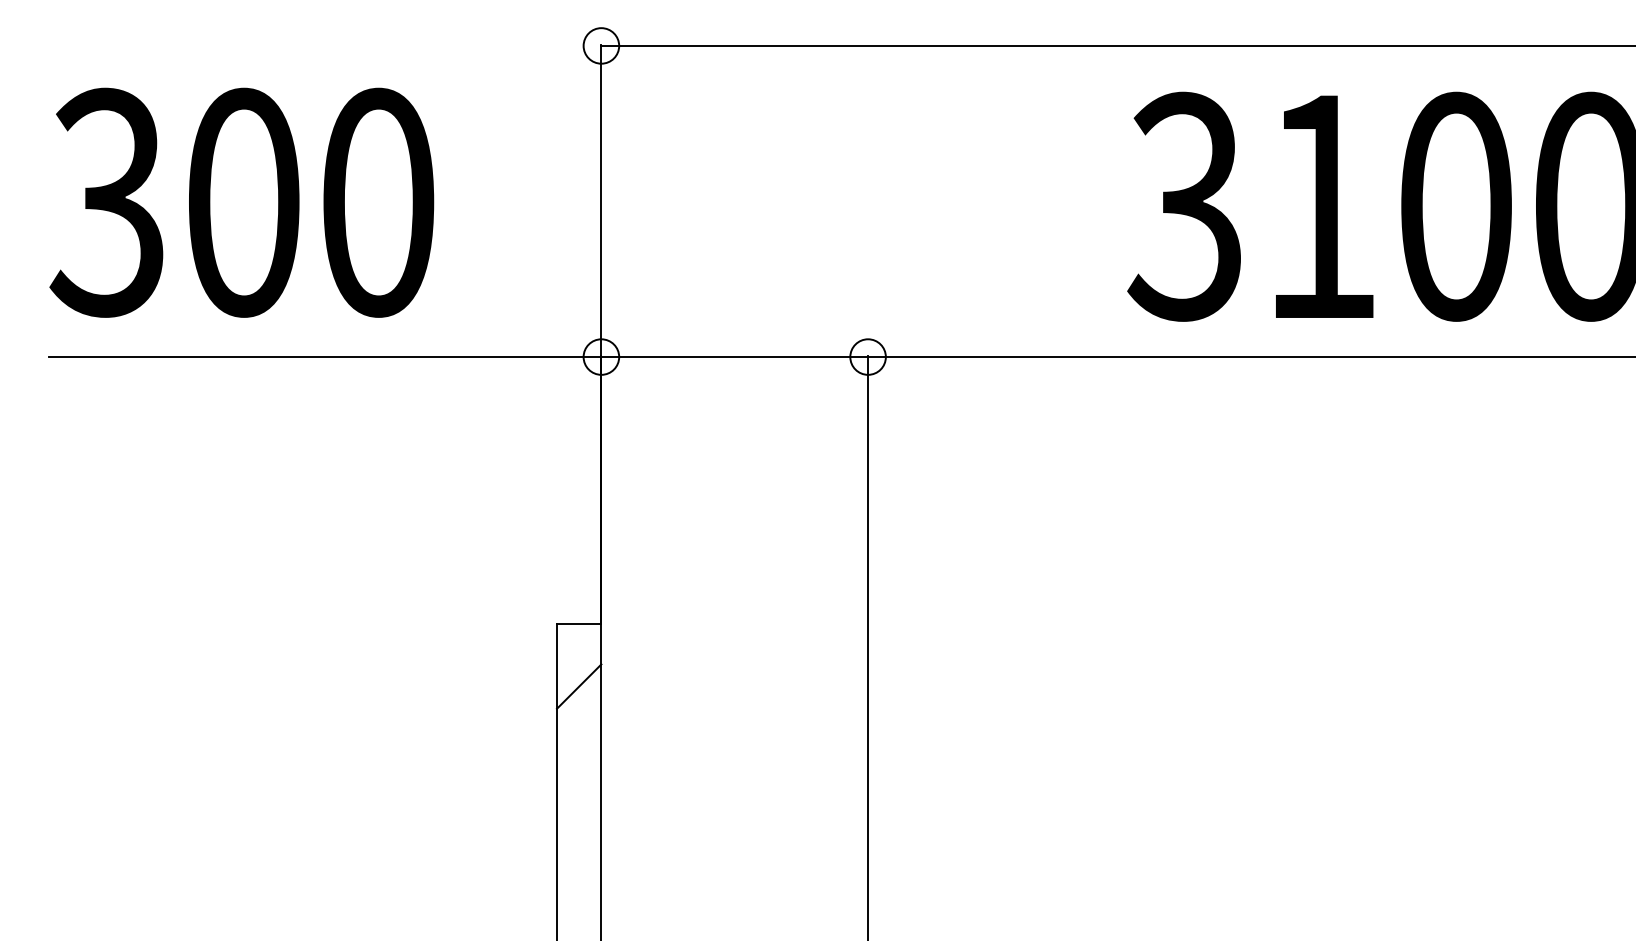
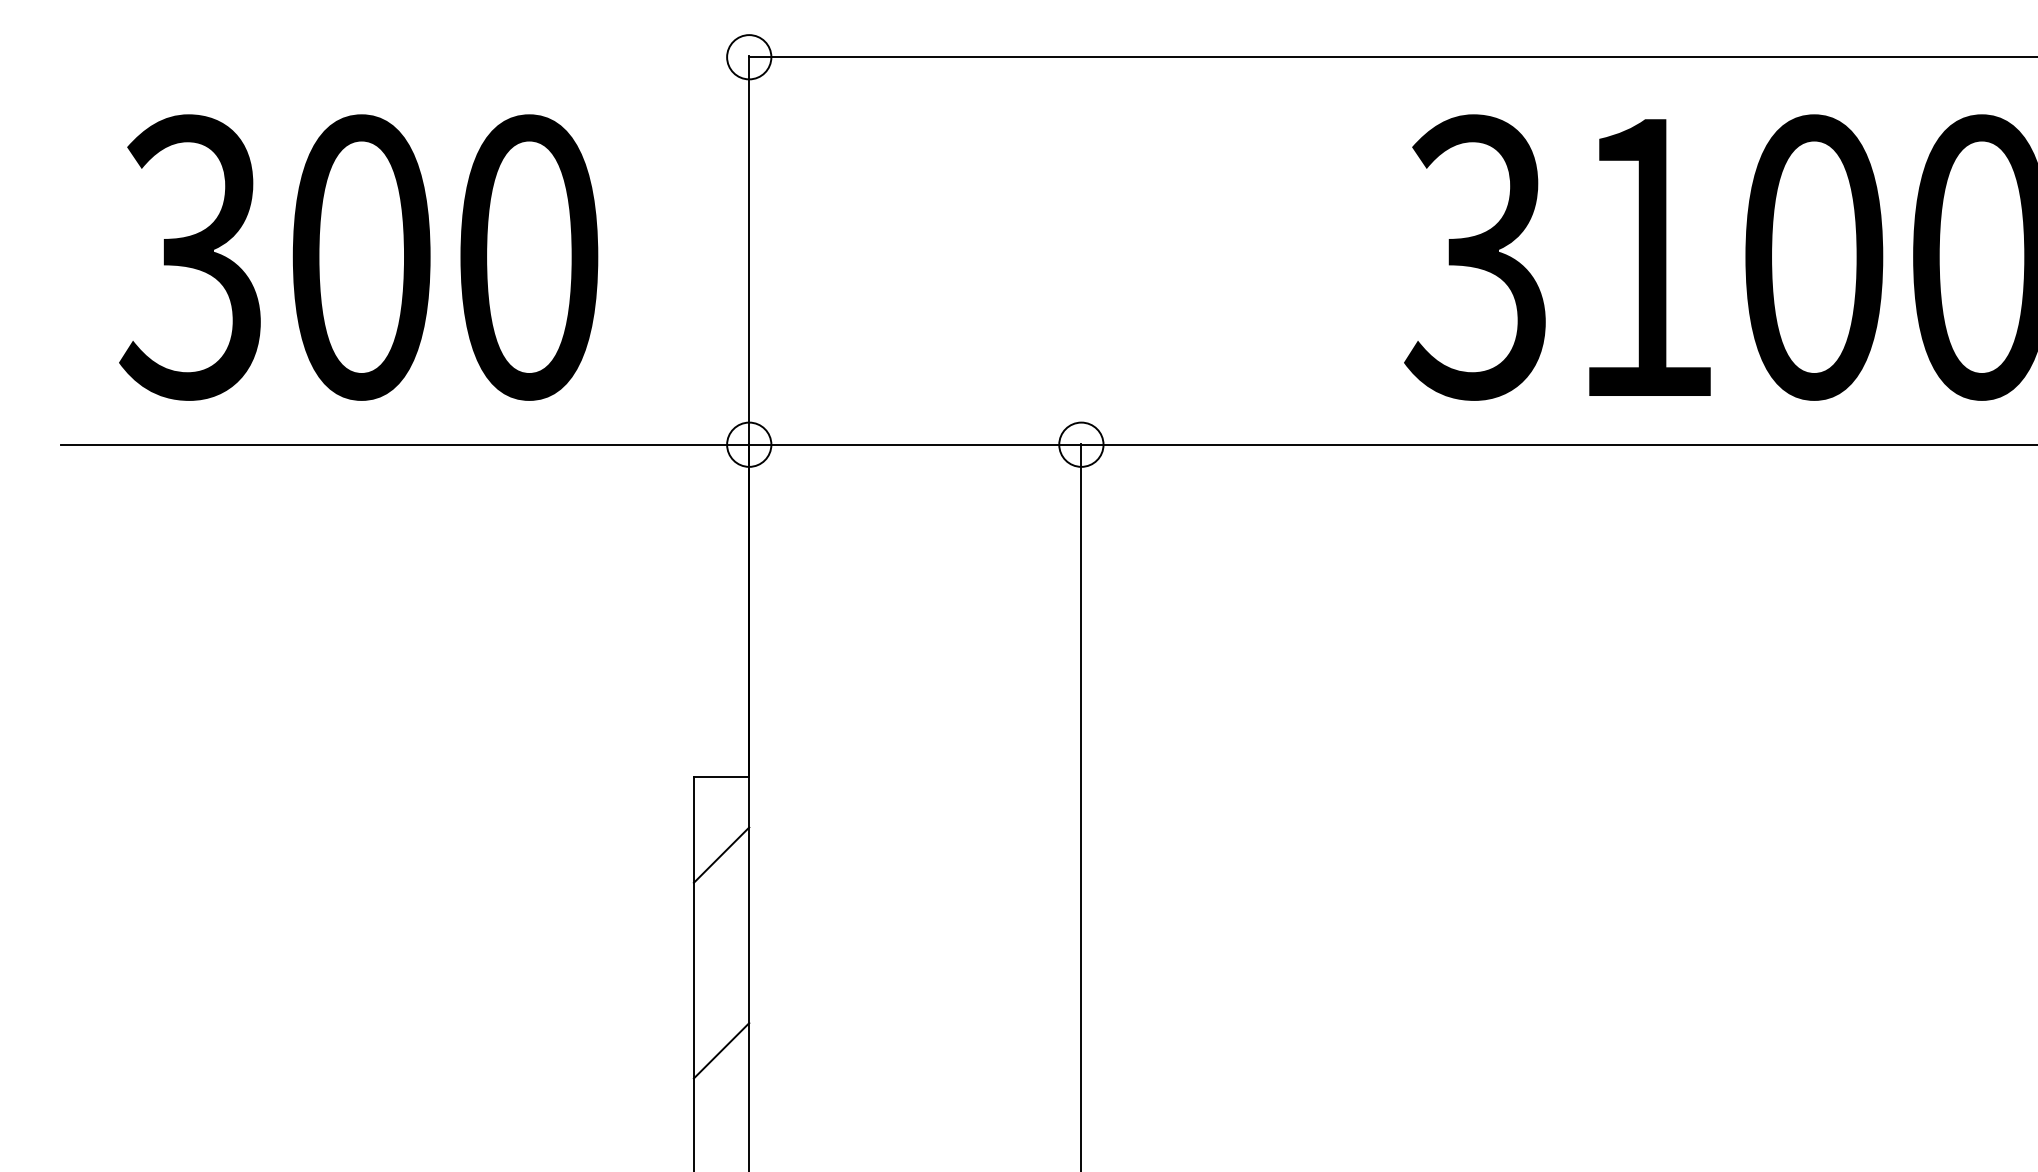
text: (241, 202) -> (358, 257), moved
line: (578, 843) -> (720, 1050), added

